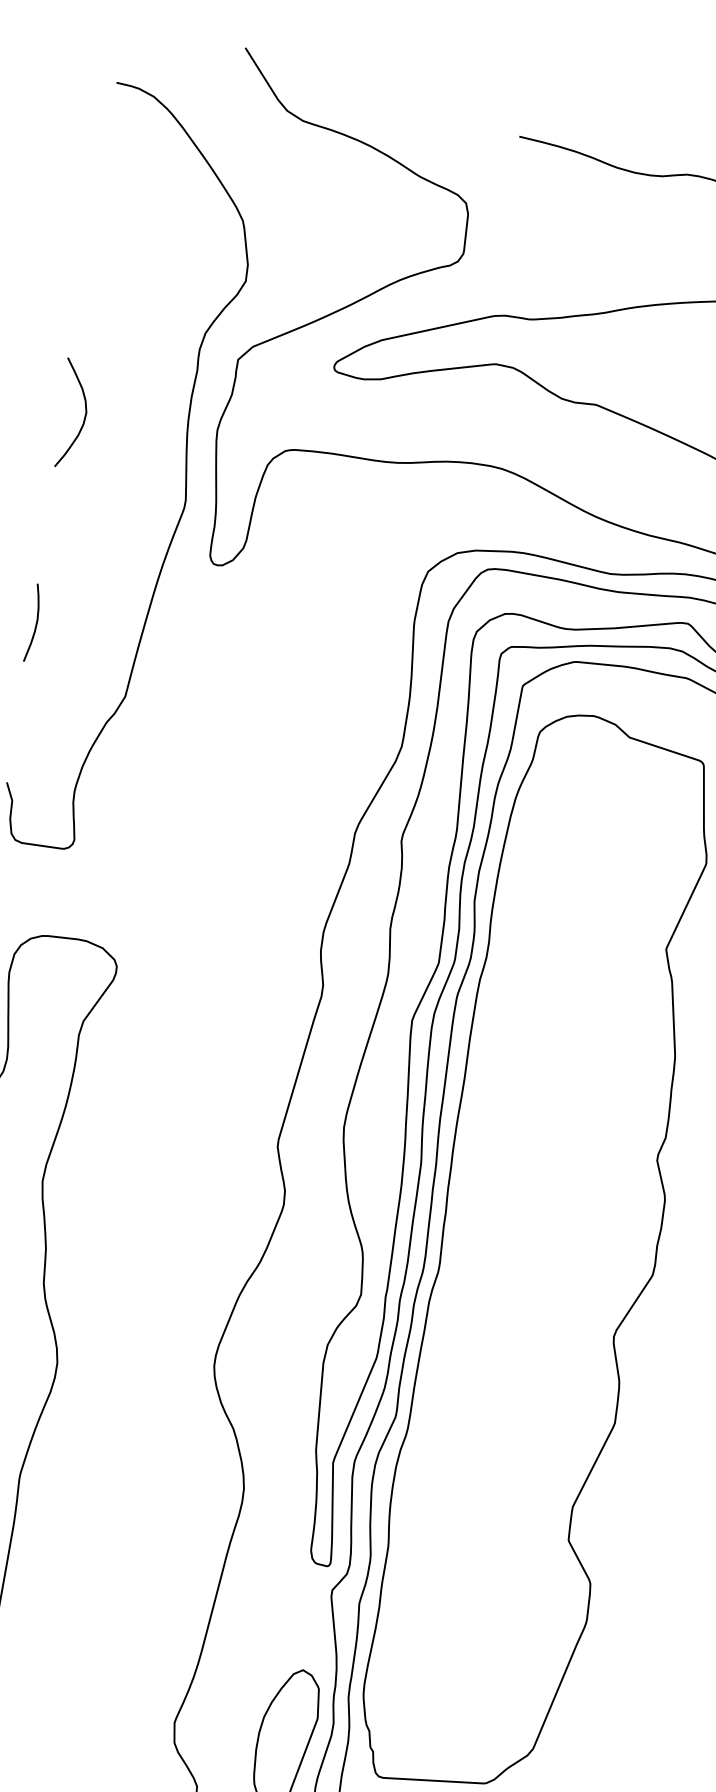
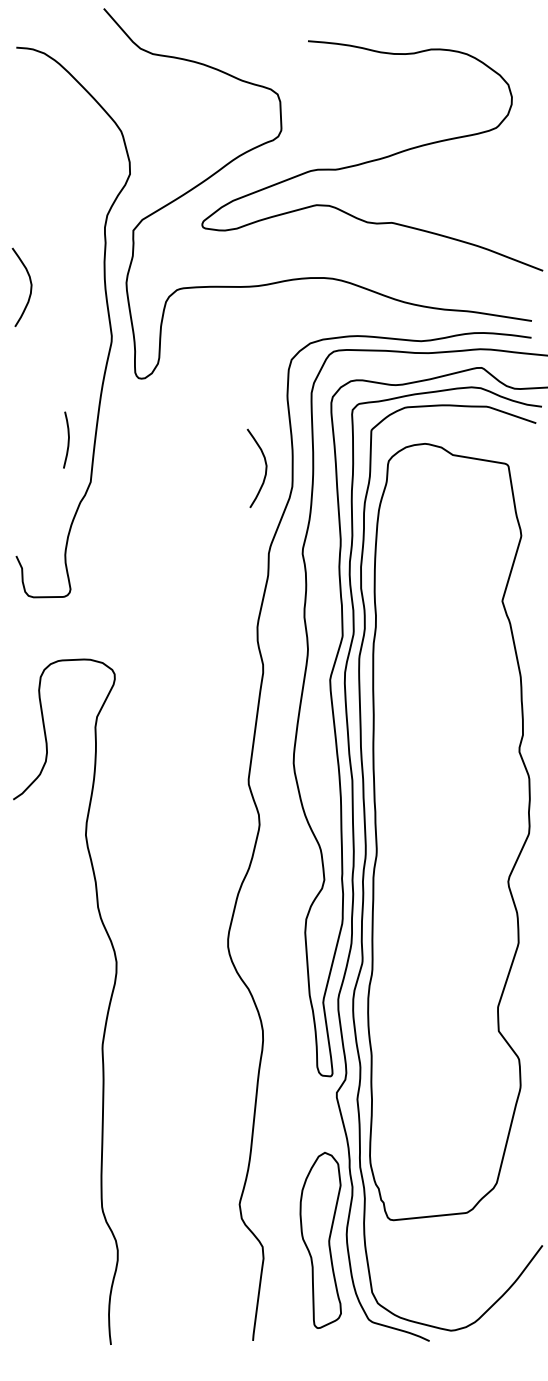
curve: (34, 623) -> (67, 440), moved
curve: (368, 715) -> (265, 468), added

